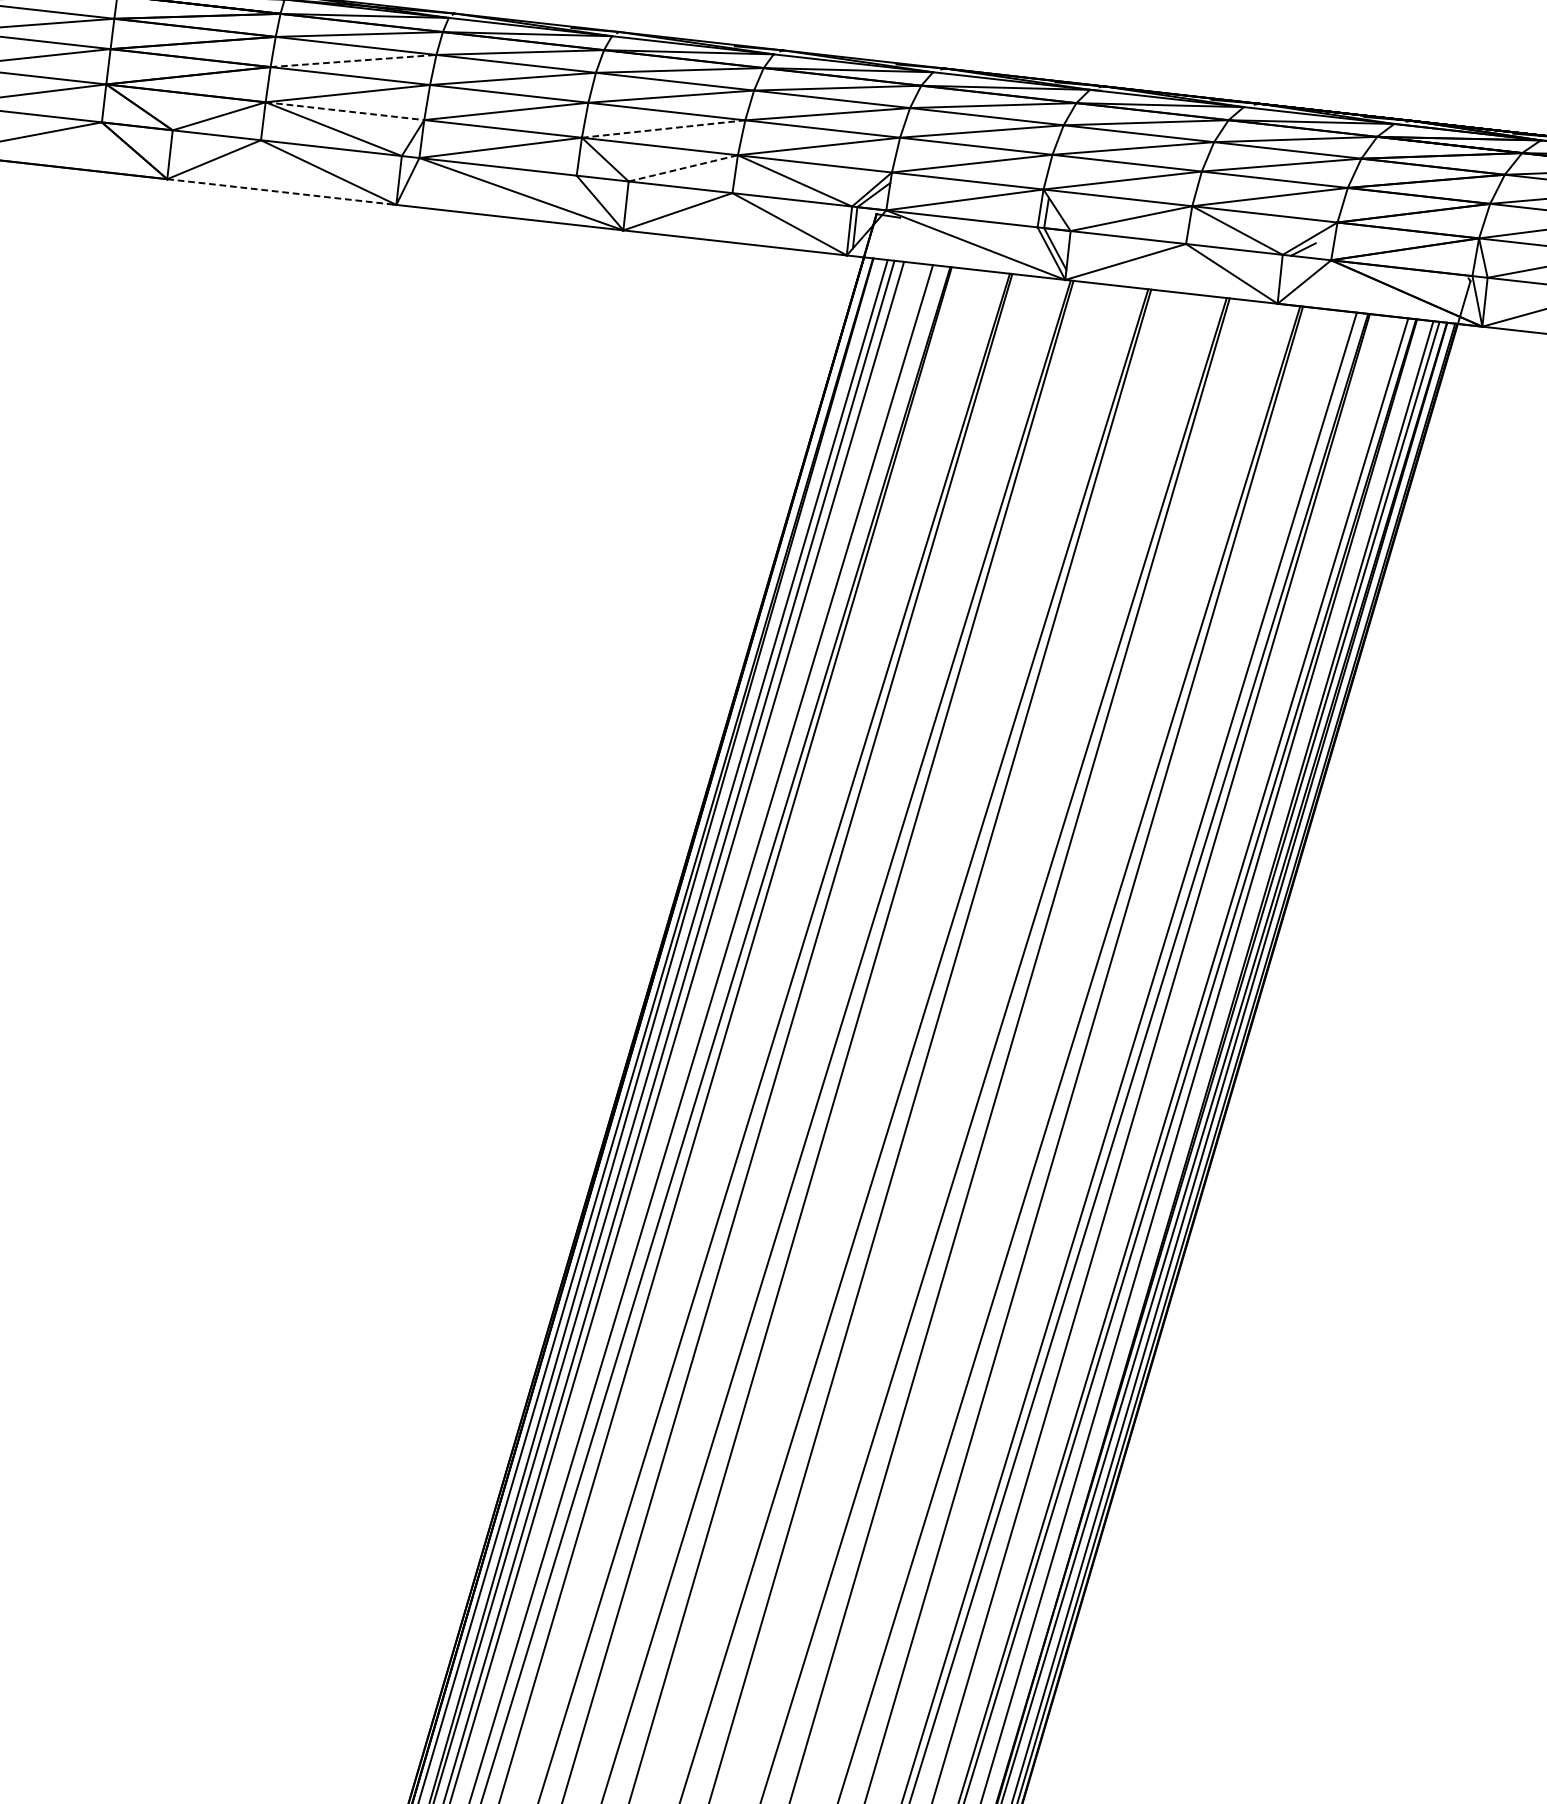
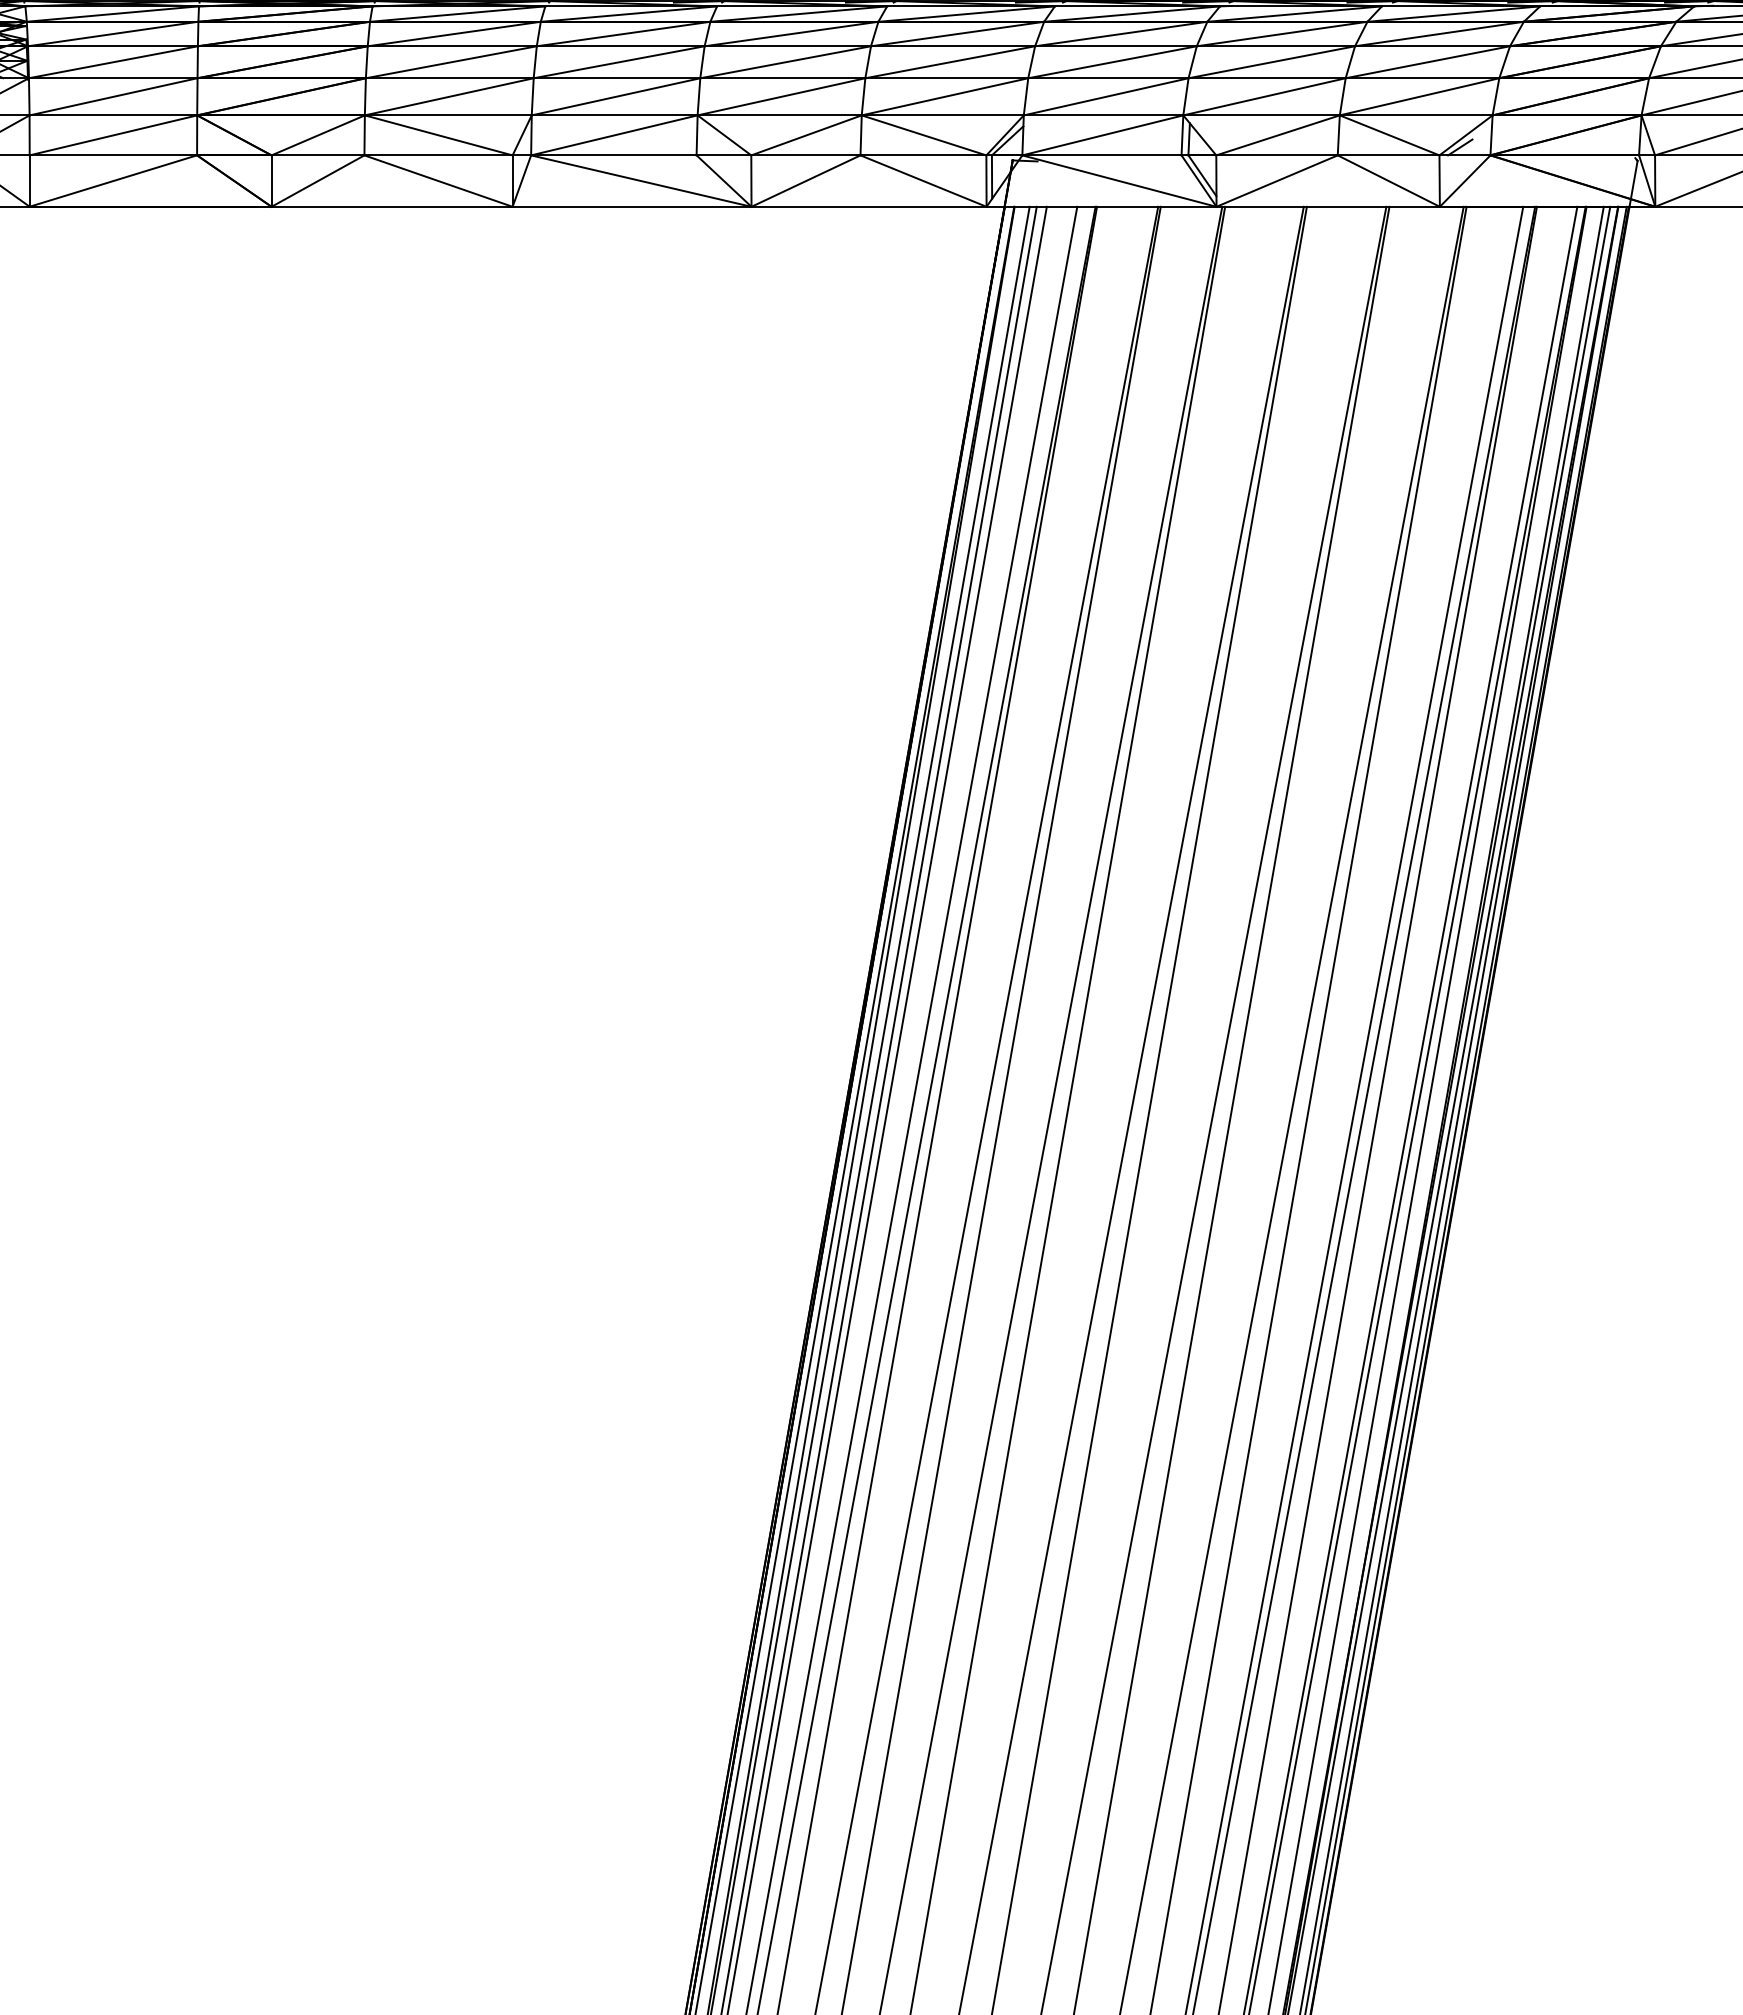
line: (353, 61) -> (451, 62), dashed -> solid
line: (345, 111) -> (448, 115), dashed -> solid
line: (663, 128) -> (781, 96), dashed -> solid
line: (683, 168) -> (806, 135), dashed -> solid
line: (282, 191) -> (392, 206), dashed -> solid

